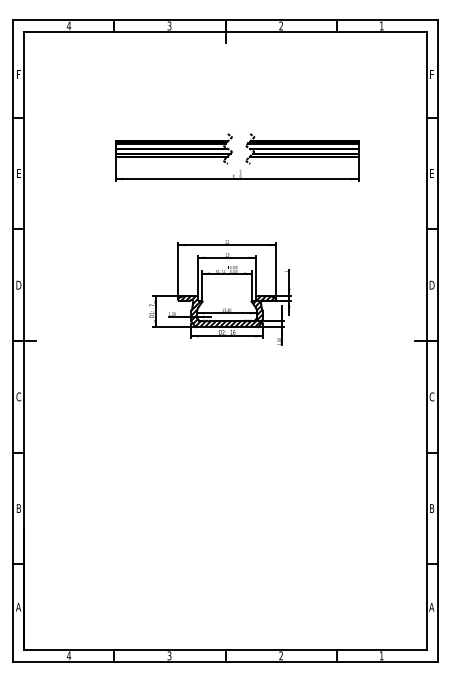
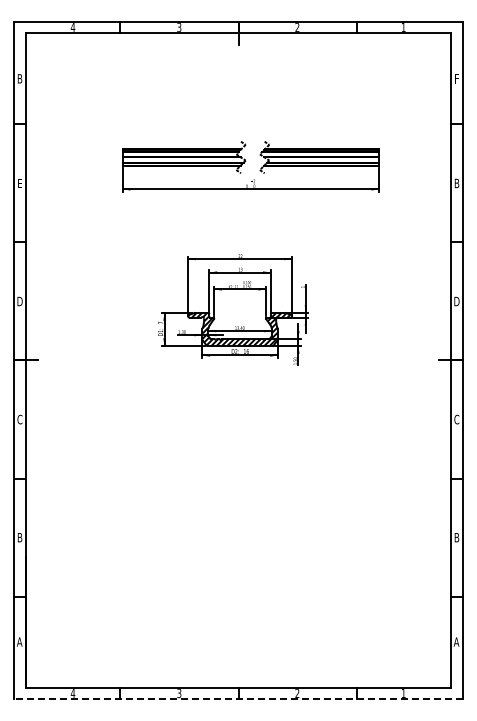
text: (18, 74) -> (19, 78), F -> B
text: (431, 173) -> (456, 183), E -> B
line: (225, 661) -> (238, 699), solid -> dashed

